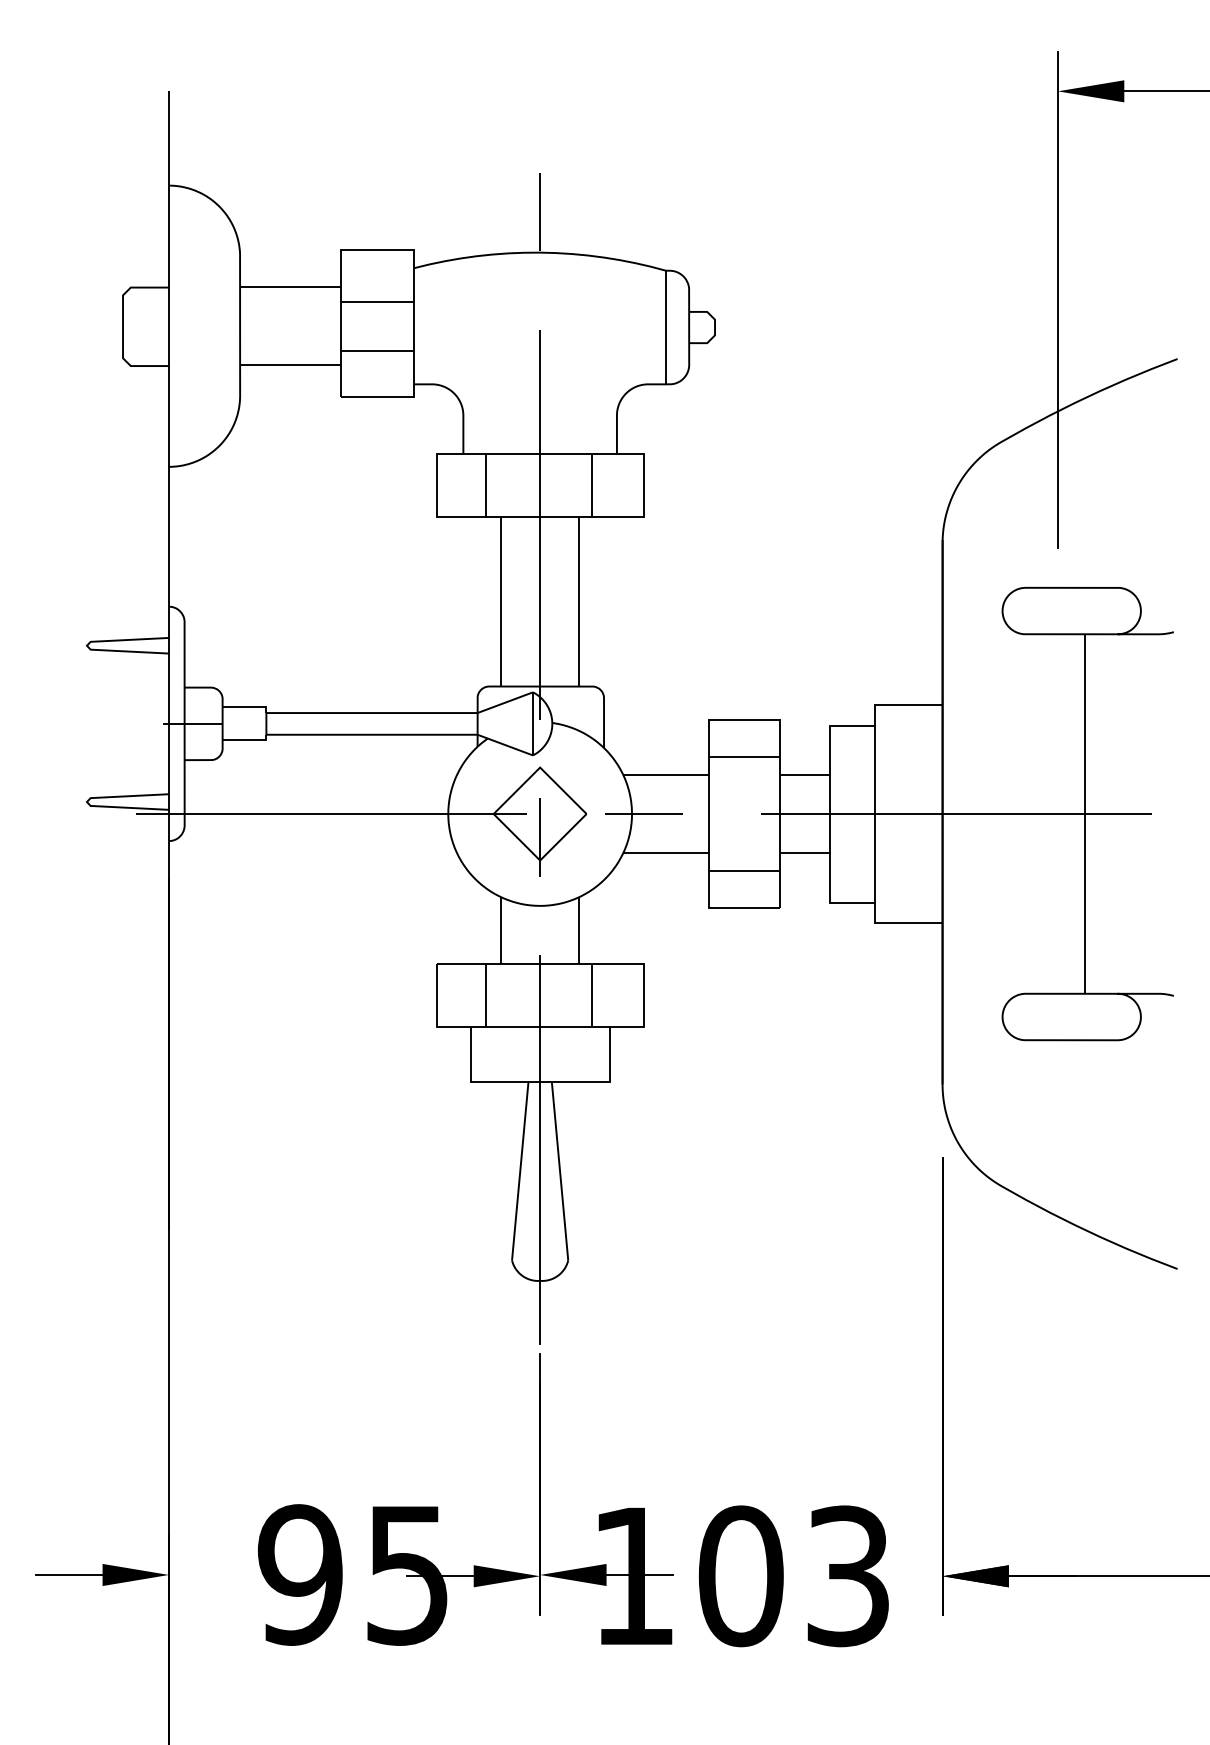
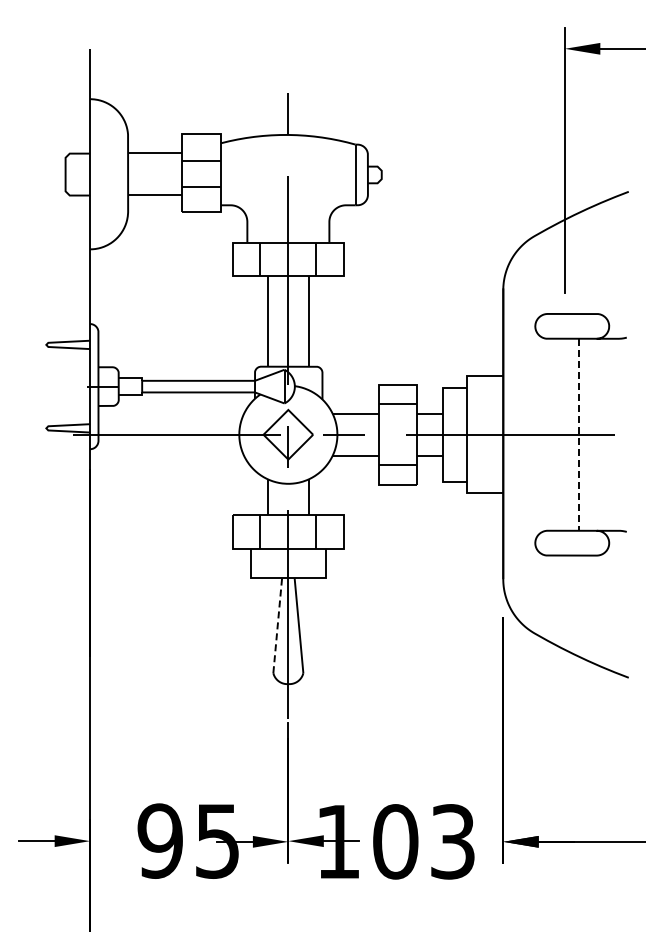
line: (1085, 813) -> (579, 434), solid -> dashed
line: (519, 1171) -> (277, 625), solid -> dashed

